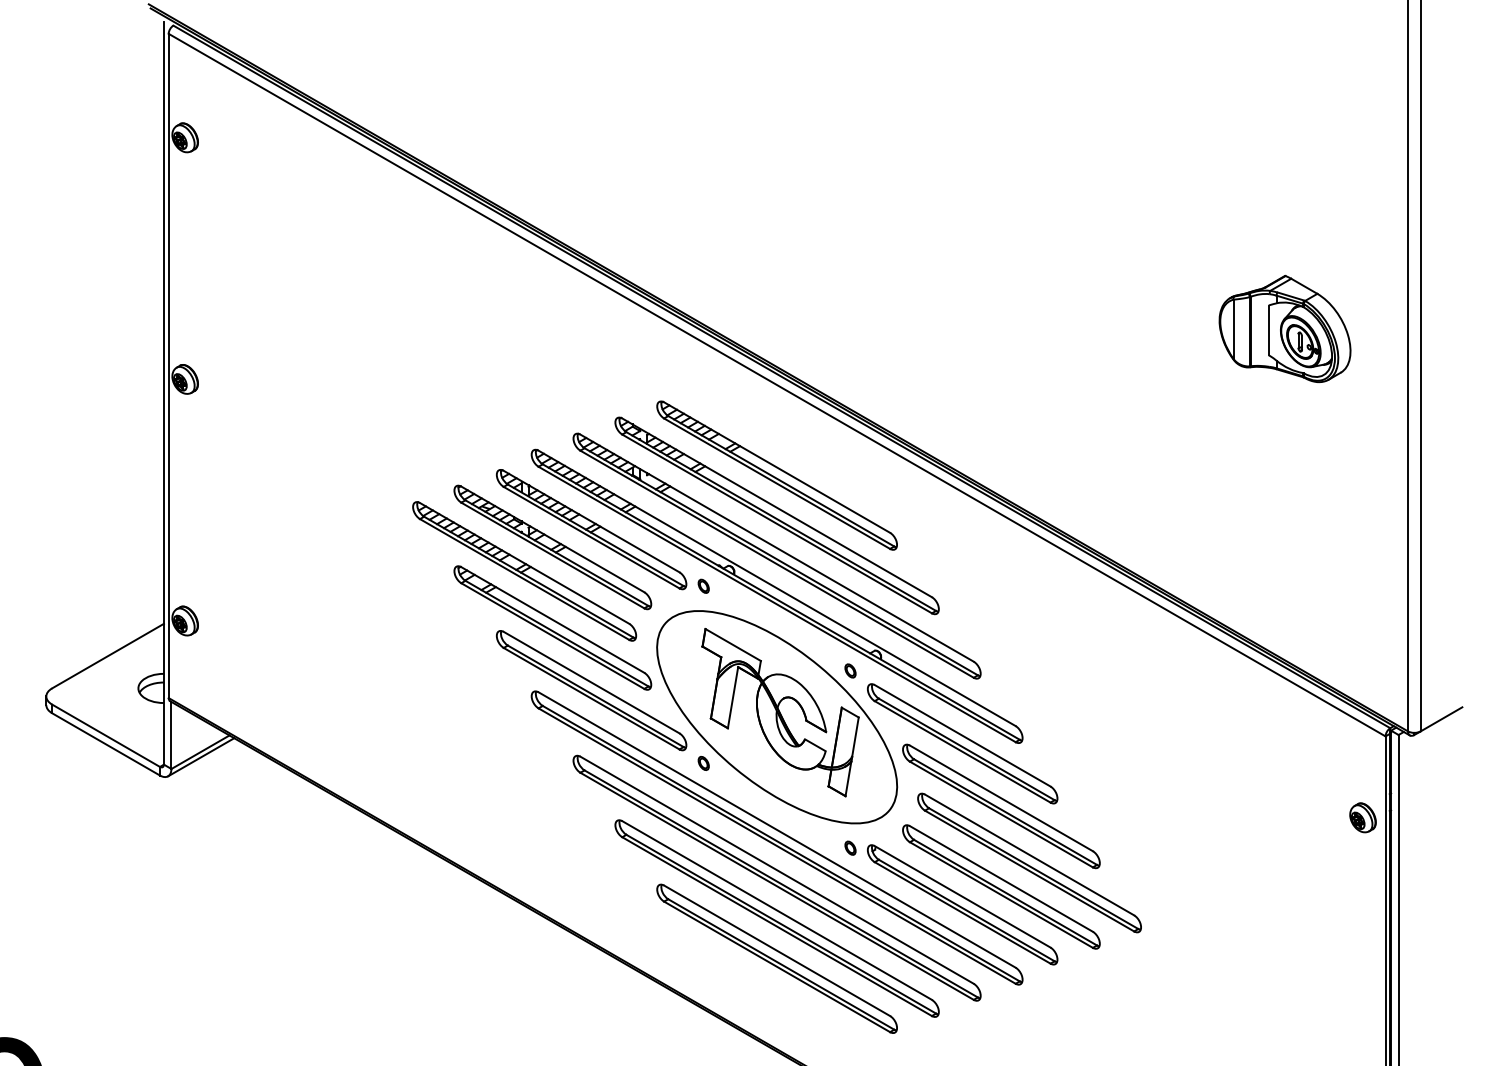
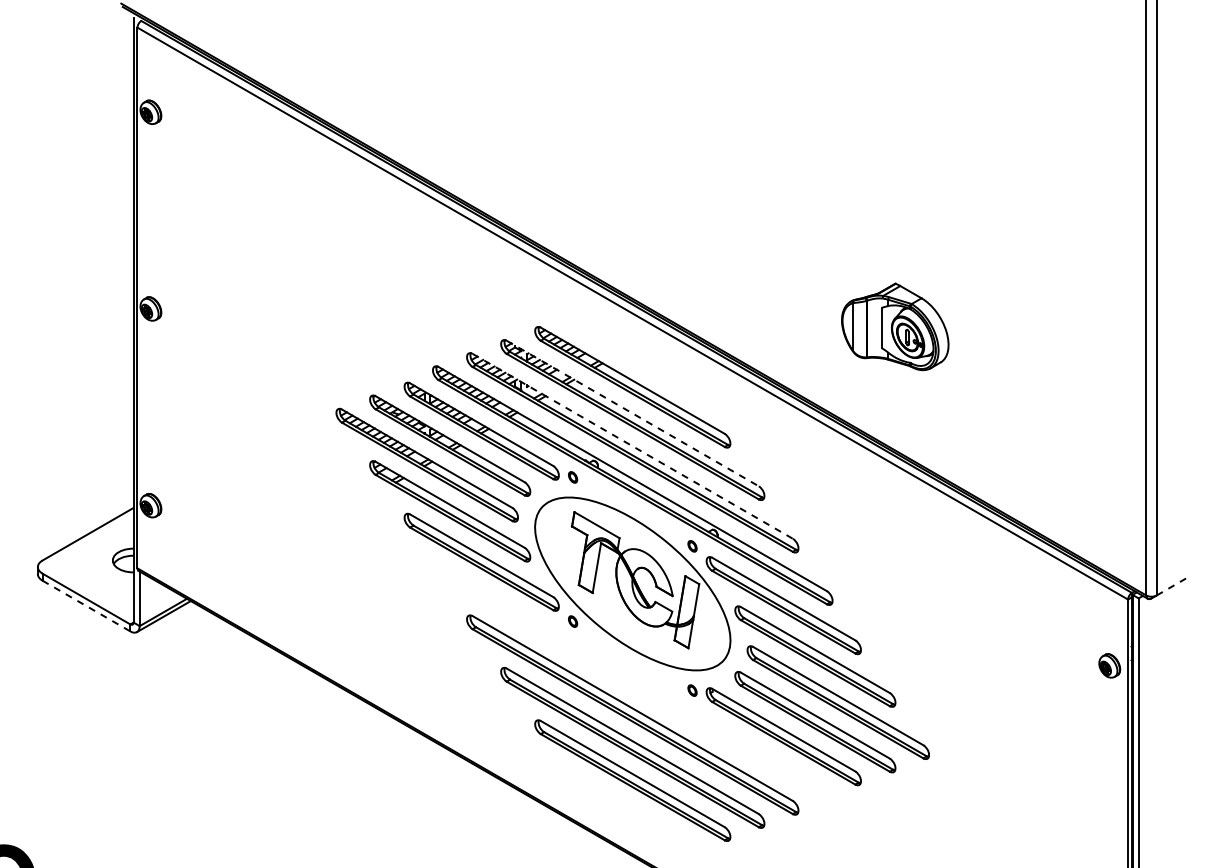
part: (1285, 328) -> (895, 326), moved
line: (776, 507) -> (632, 413), solid -> dashed
line: (776, 548) -> (632, 446), solid -> dashed
line: (1441, 719) -> (1173, 585), solid -> dashed
line: (106, 744) -> (86, 606), solid -> dashed
part: (776, 838) -> (632, 682), removed

